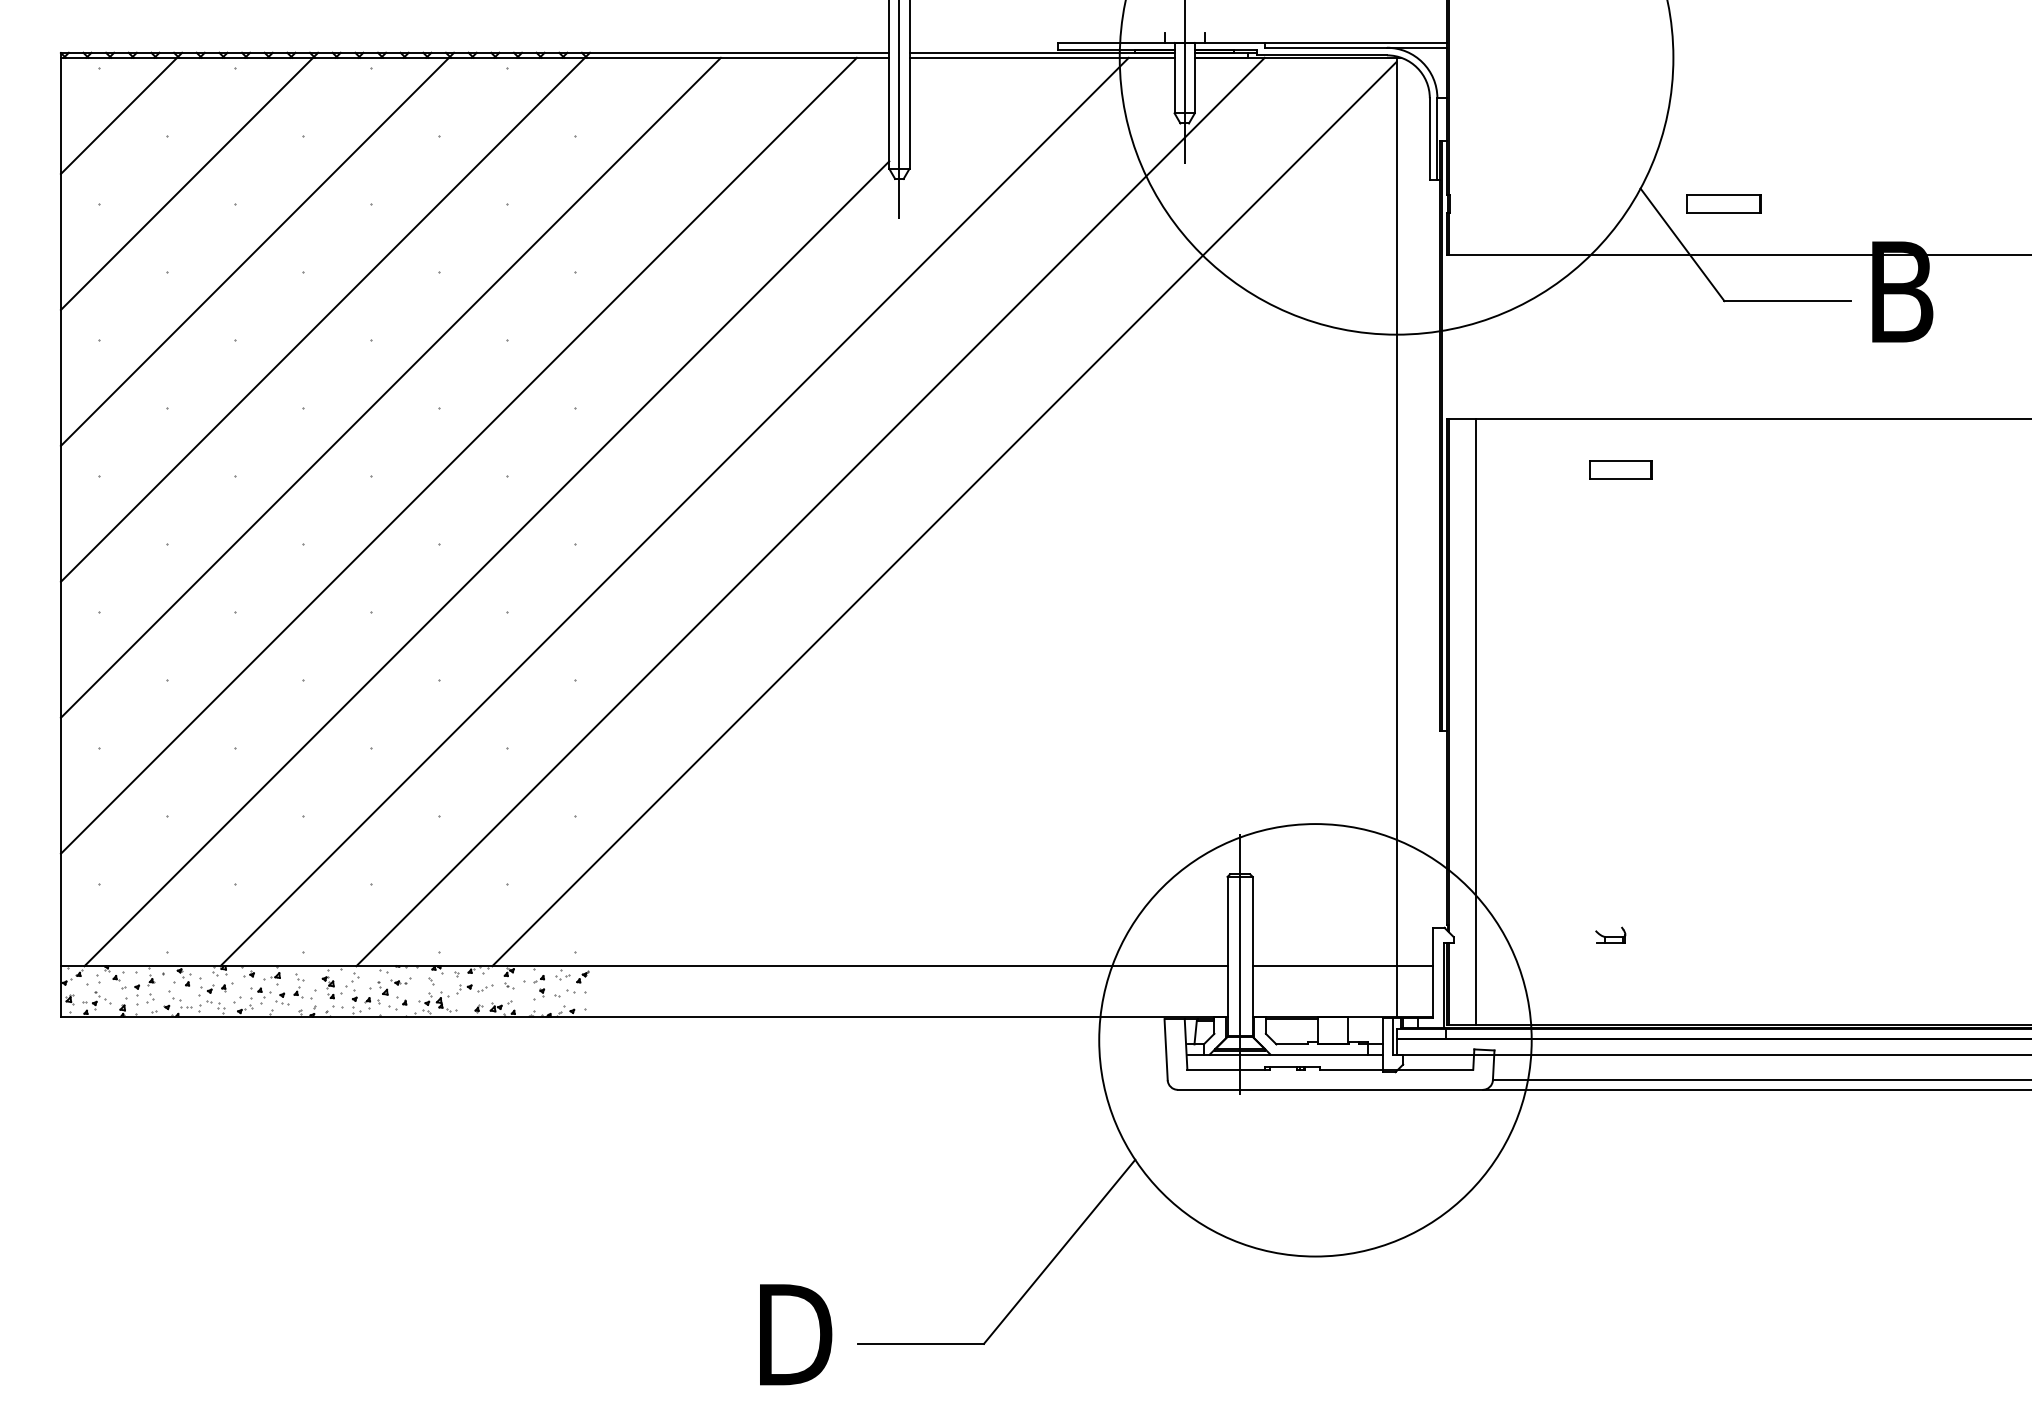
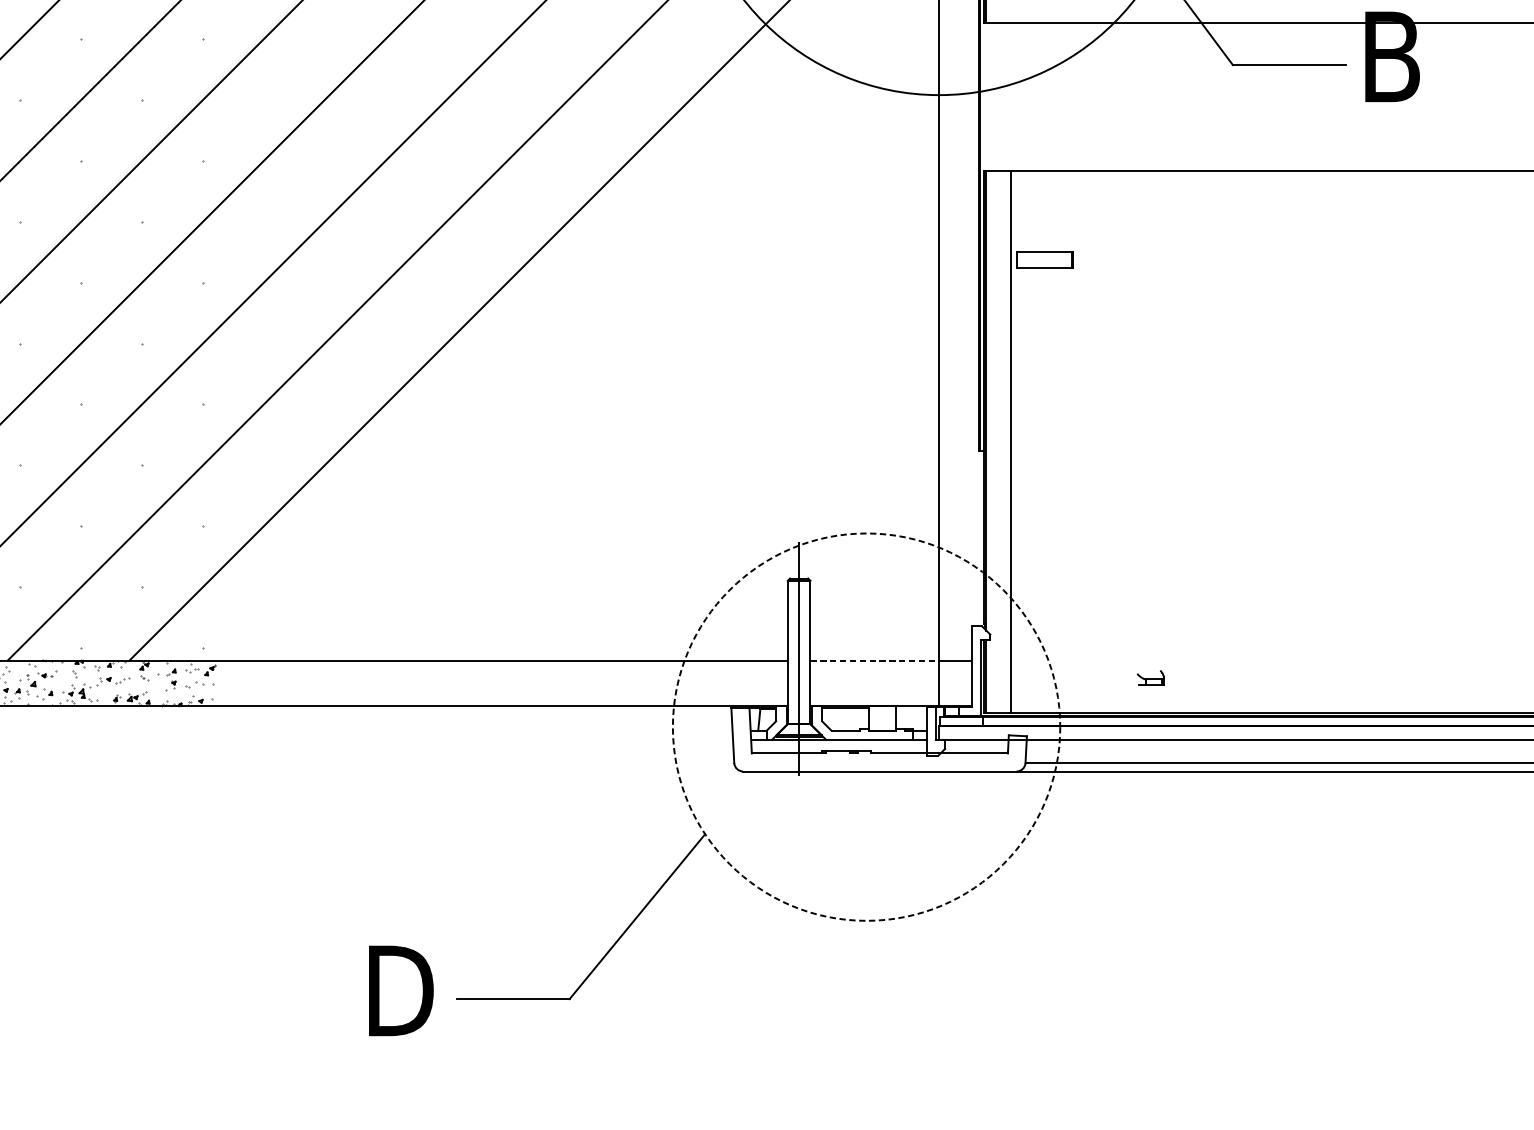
part: (1620, 469) -> (1044, 259), moved
part: (1610, 934) -> (1150, 677), moved
line: (1324, 966) -> (874, 661), solid -> dashed
circle: (1315, 1040) -> (866, 727), solid -> dashed

